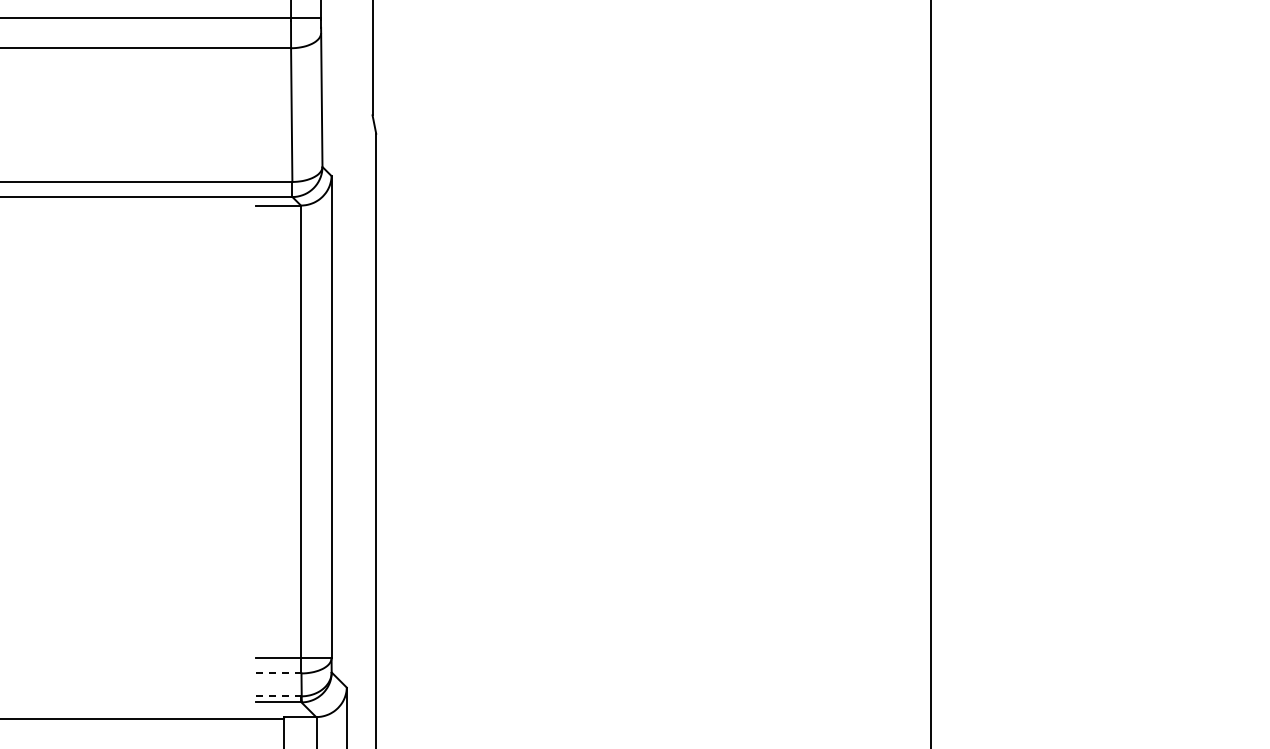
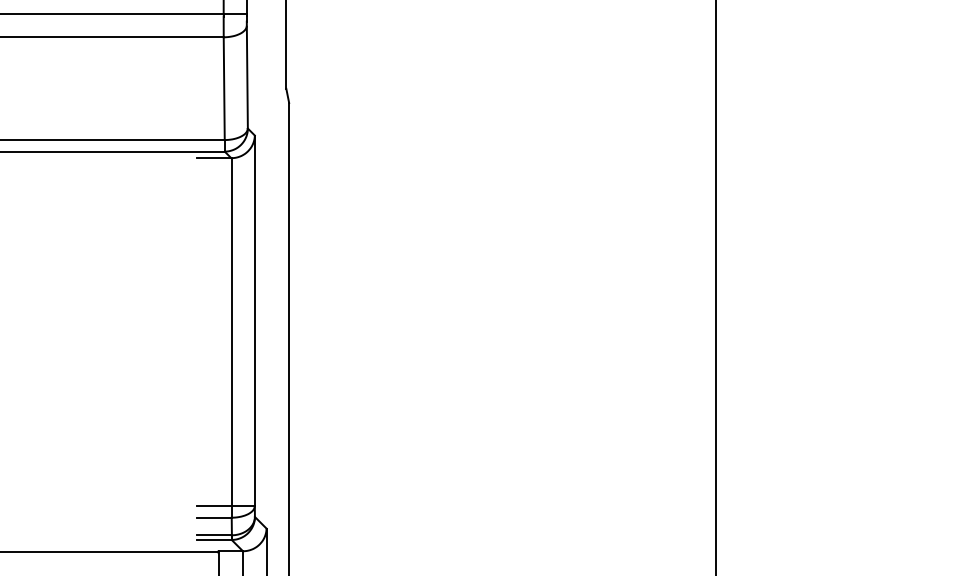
line: (278, 673) -> (214, 517), dashed -> solid
line: (278, 696) -> (214, 535), dashed -> solid

